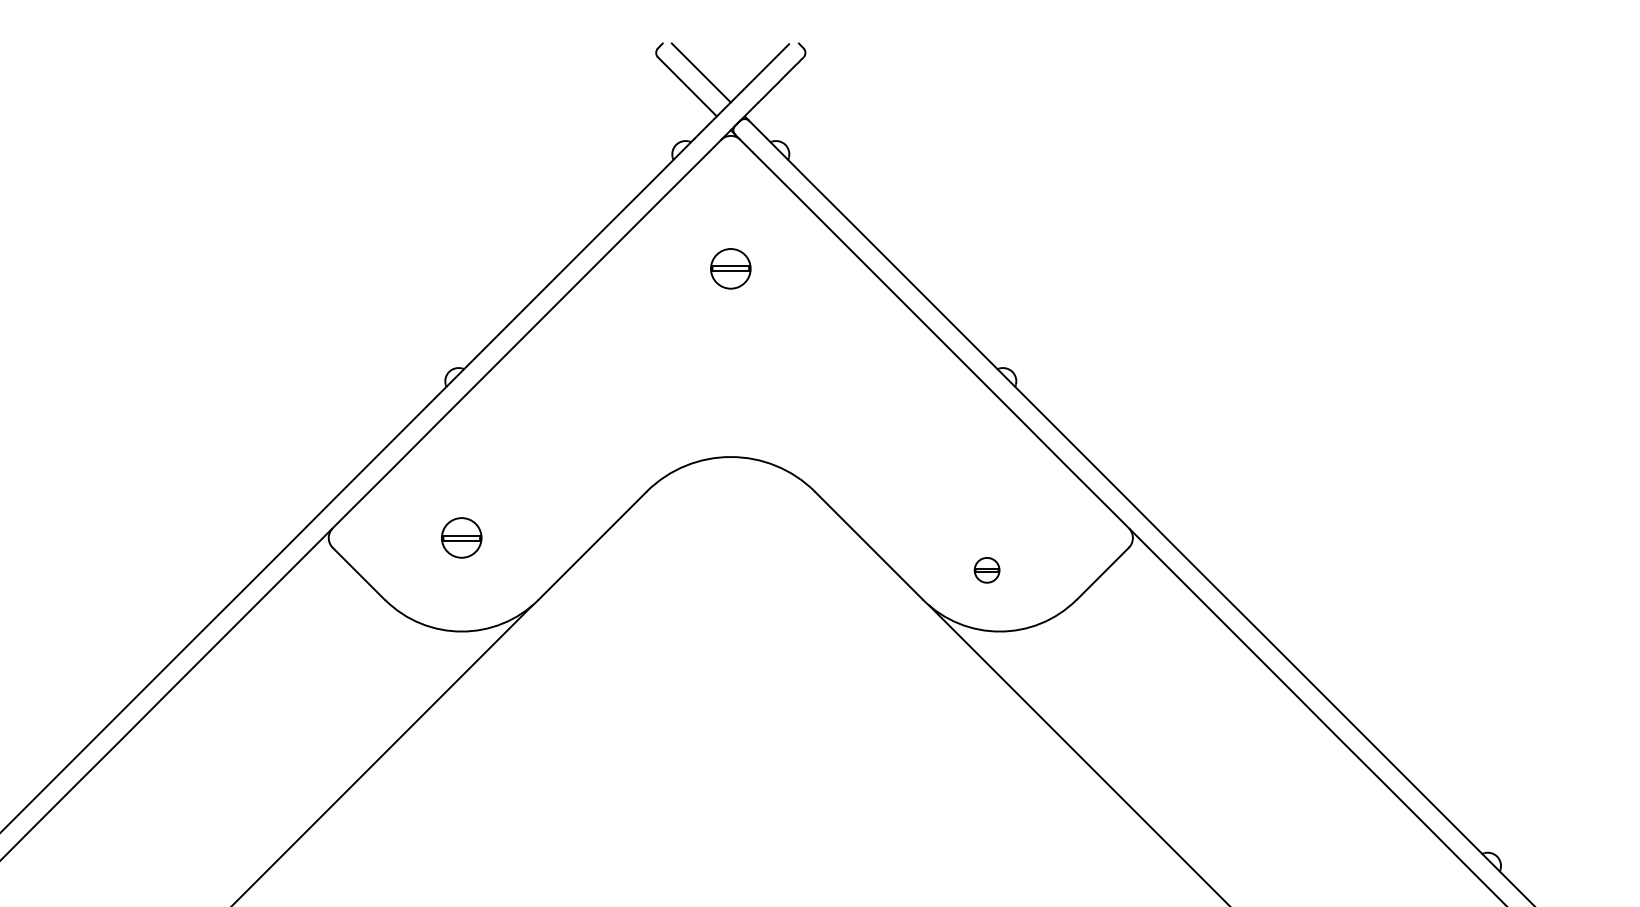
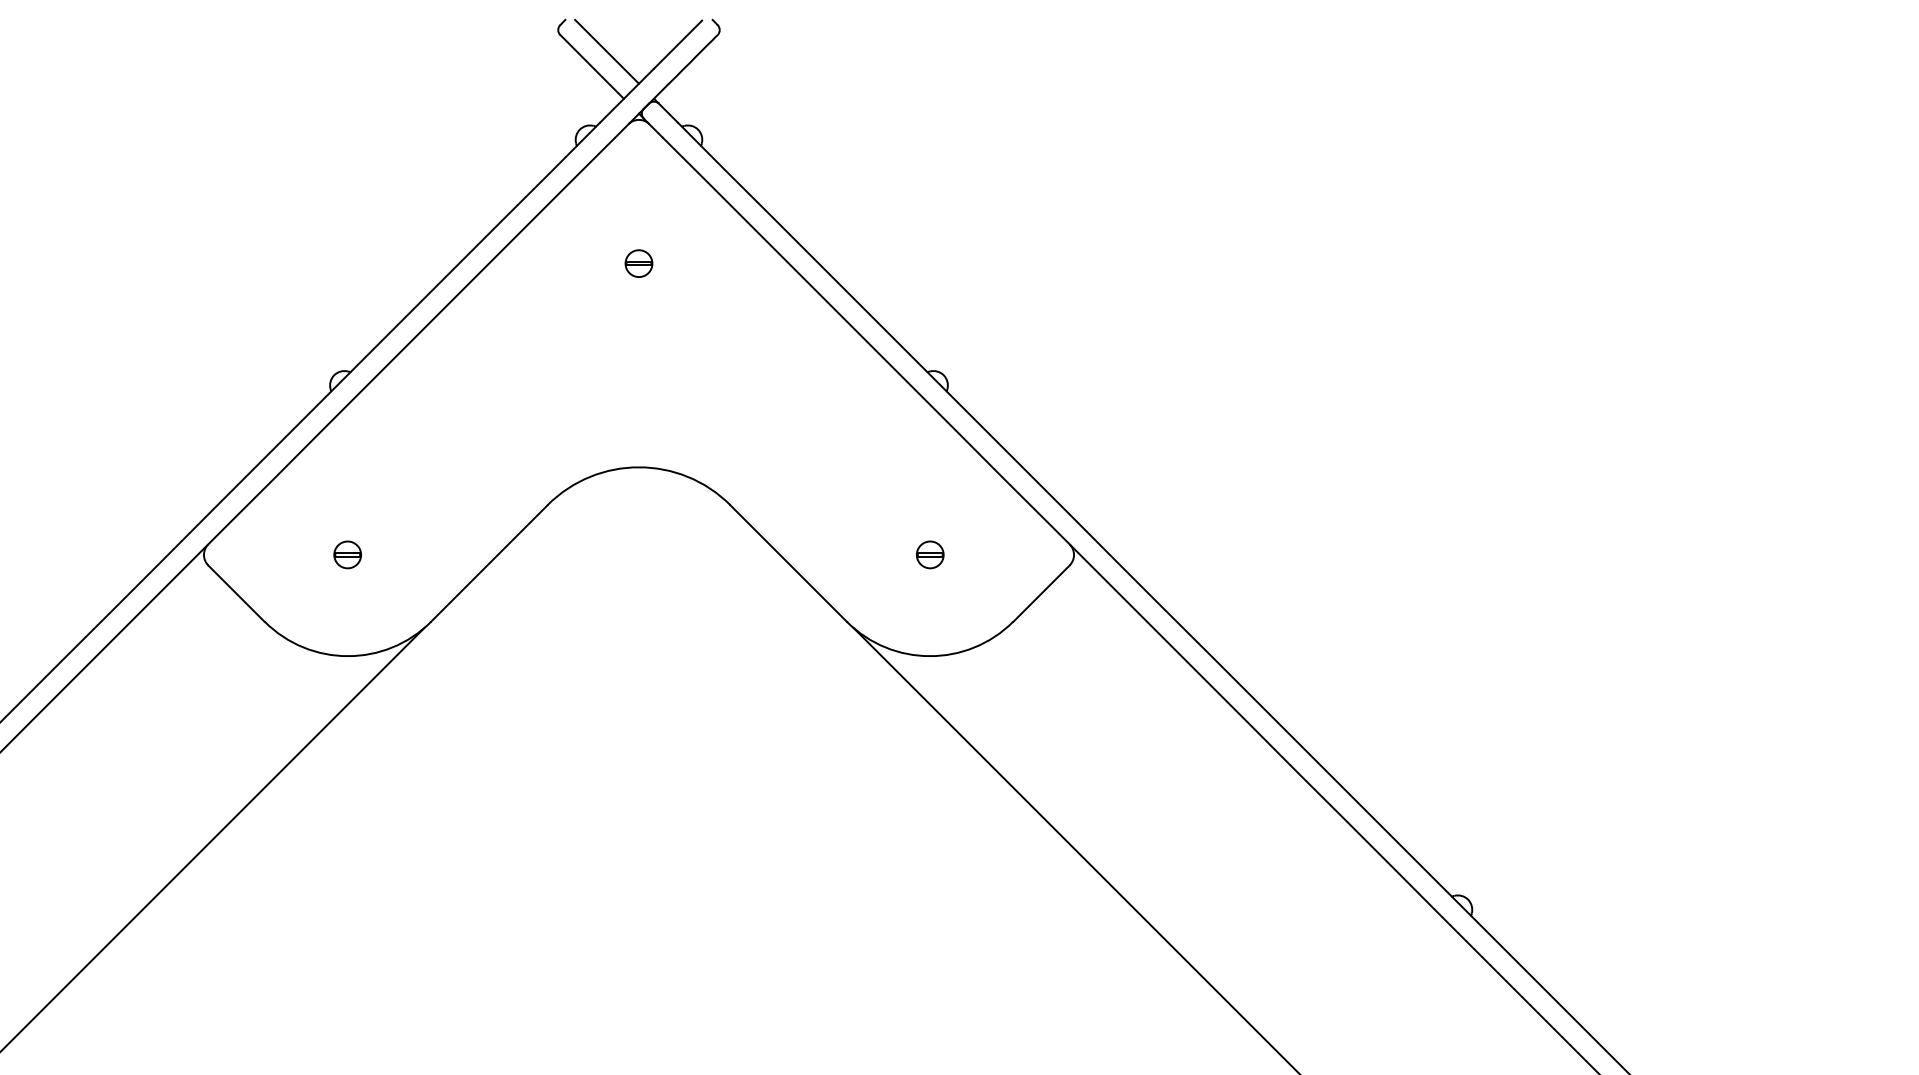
part: (730, 268) -> (638, 263), size x0.62
part: (461, 537) -> (347, 554), size x0.62
part: (987, 569) -> (930, 554), moved

